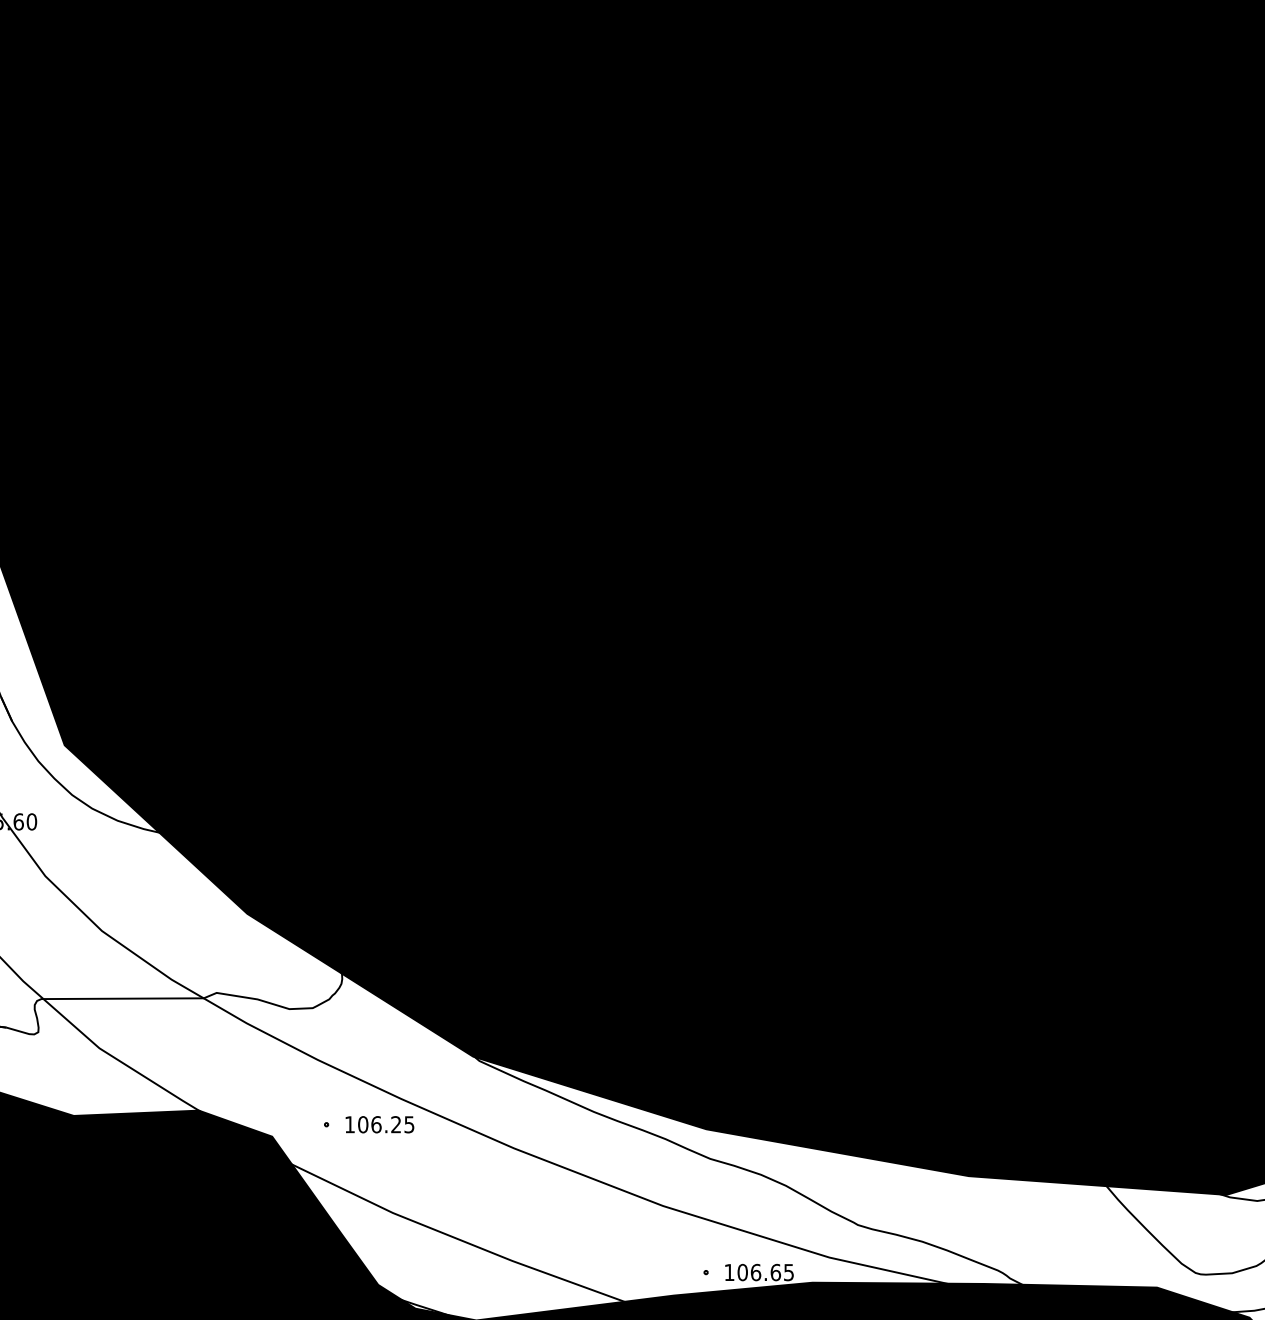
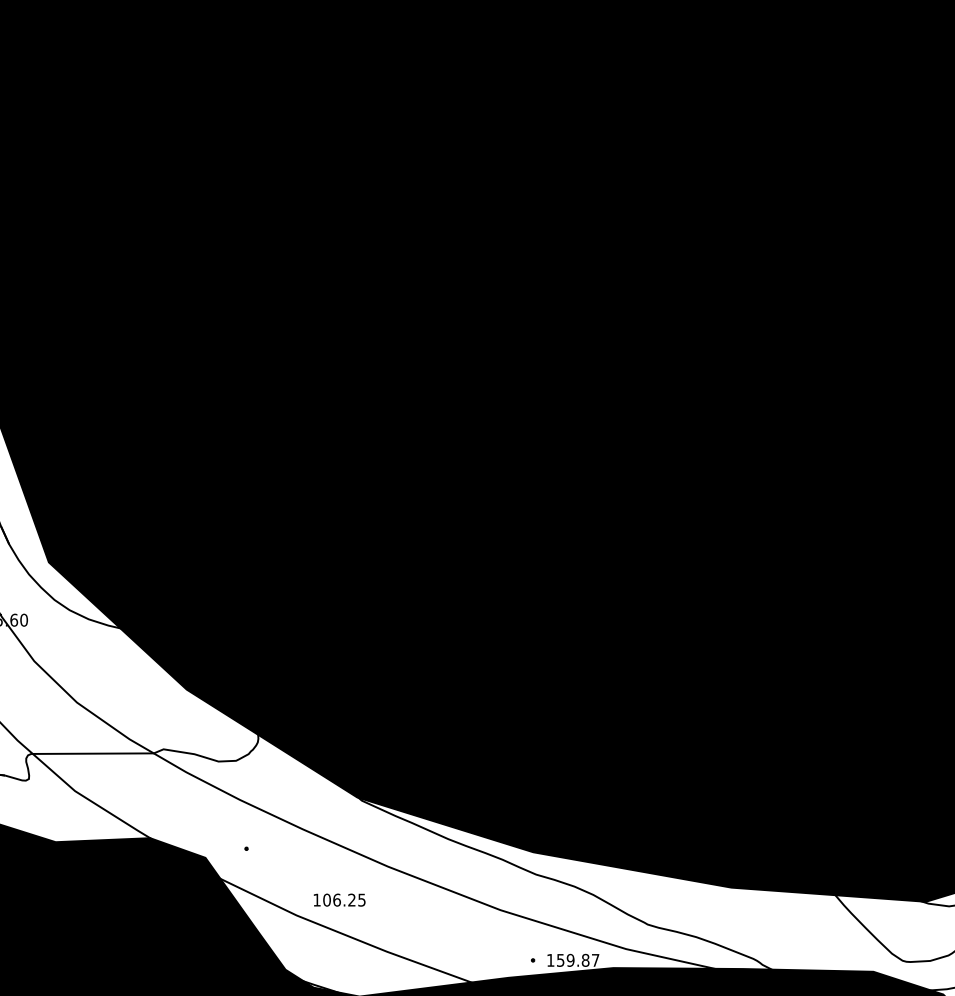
text: (379, 1124) -> (339, 899), moved
text: (765, 1272) -> (577, 960), 106.65 -> 159.87

